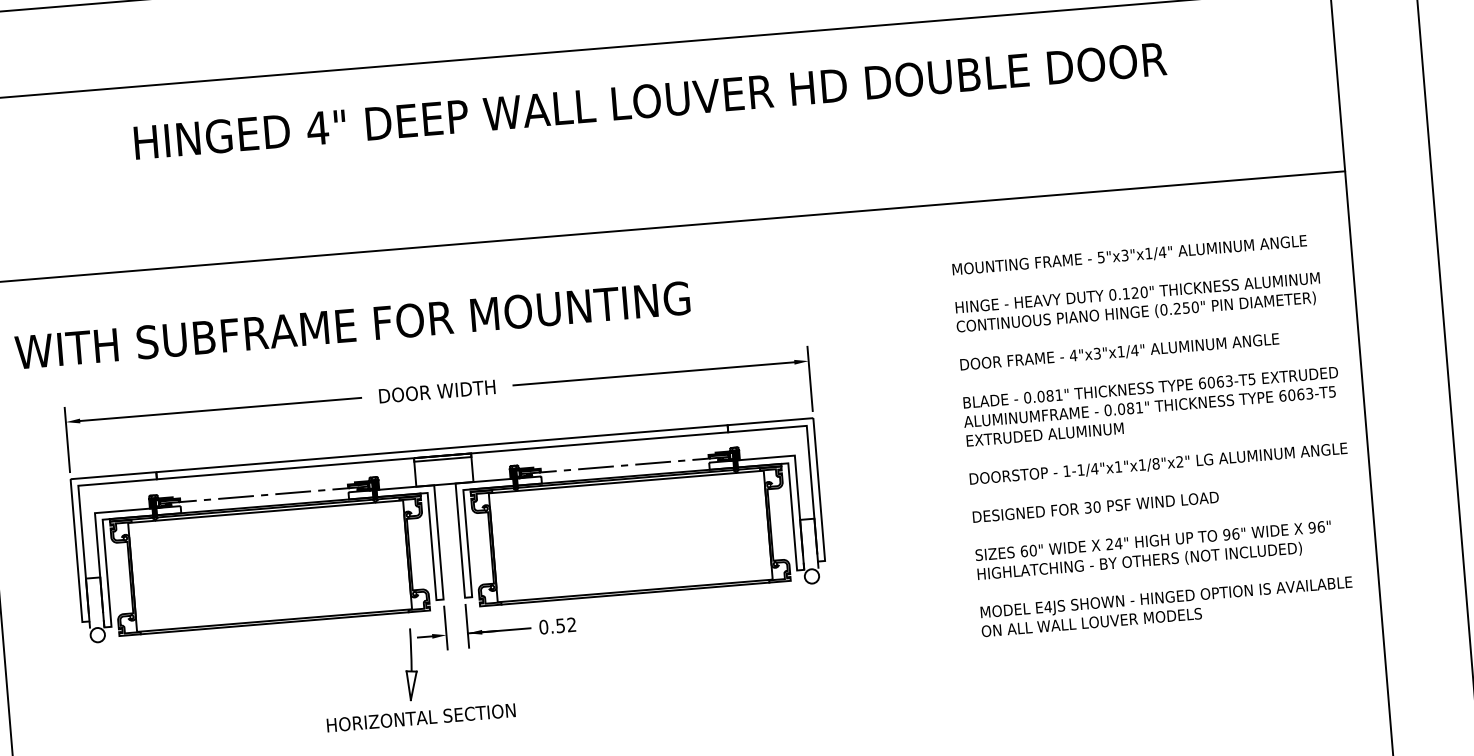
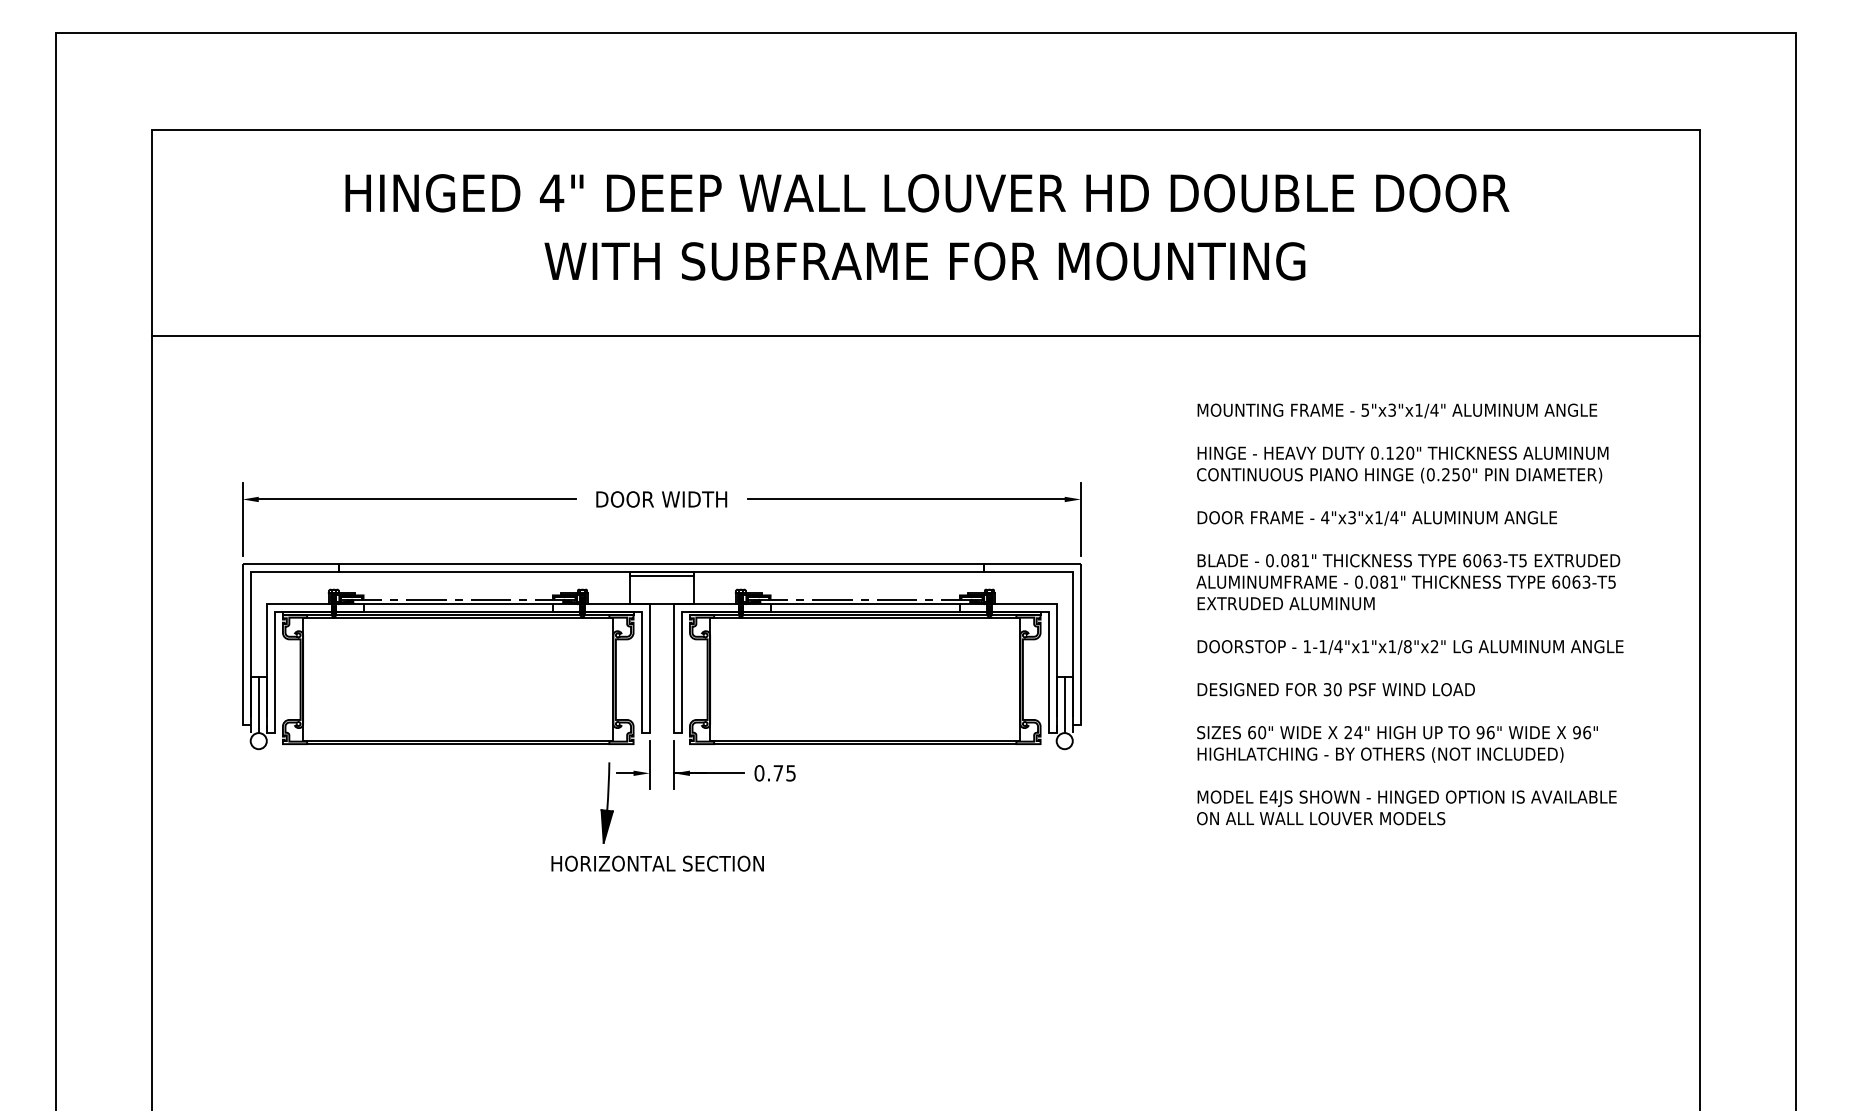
text: (352, 325) -> (924, 261), moved
text: (1155, 435) -> (1409, 614), moved
line: (624, 469) -> (864, 604), added
line: (263, 499) -> (457, 604), added
line: (809, 543) -> (1064, 704), added
line: (94, 602) -> (258, 704), added
text: (566, 625) -> (784, 773), 0.52 -> 0.75
fill: (412, 685) -> (606, 826), added
text: (421, 717) -> (657, 863), moved

